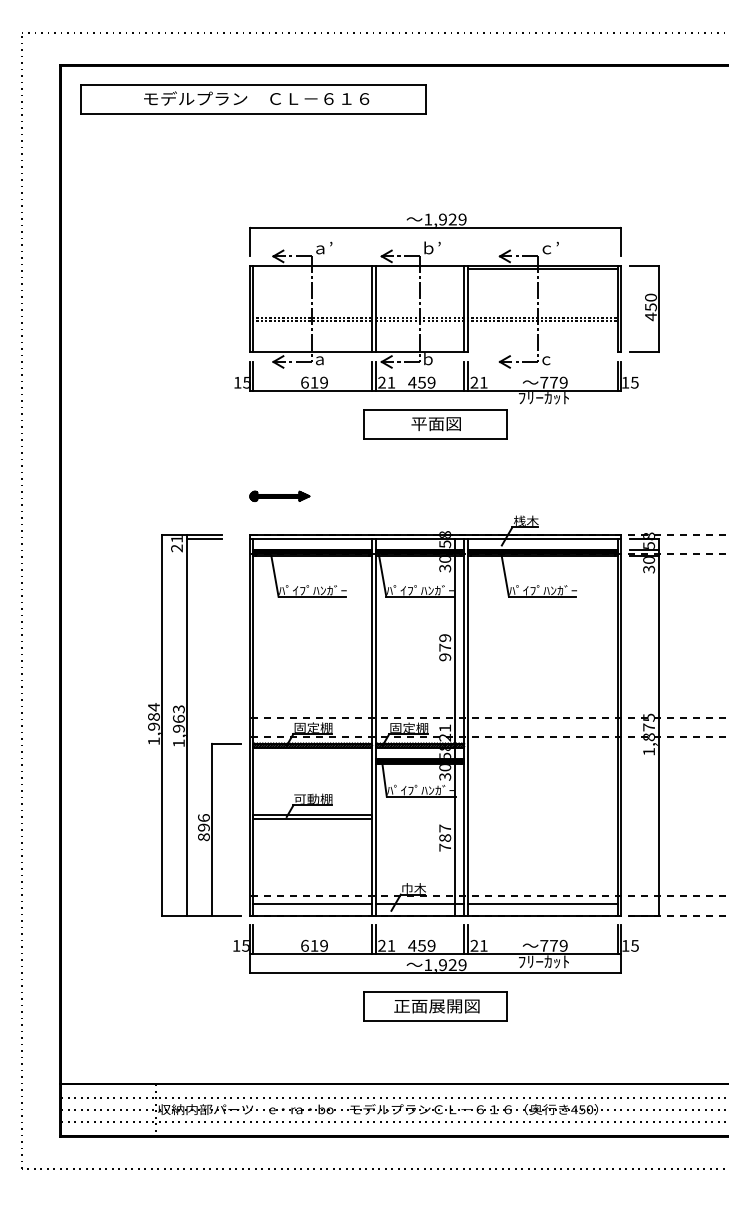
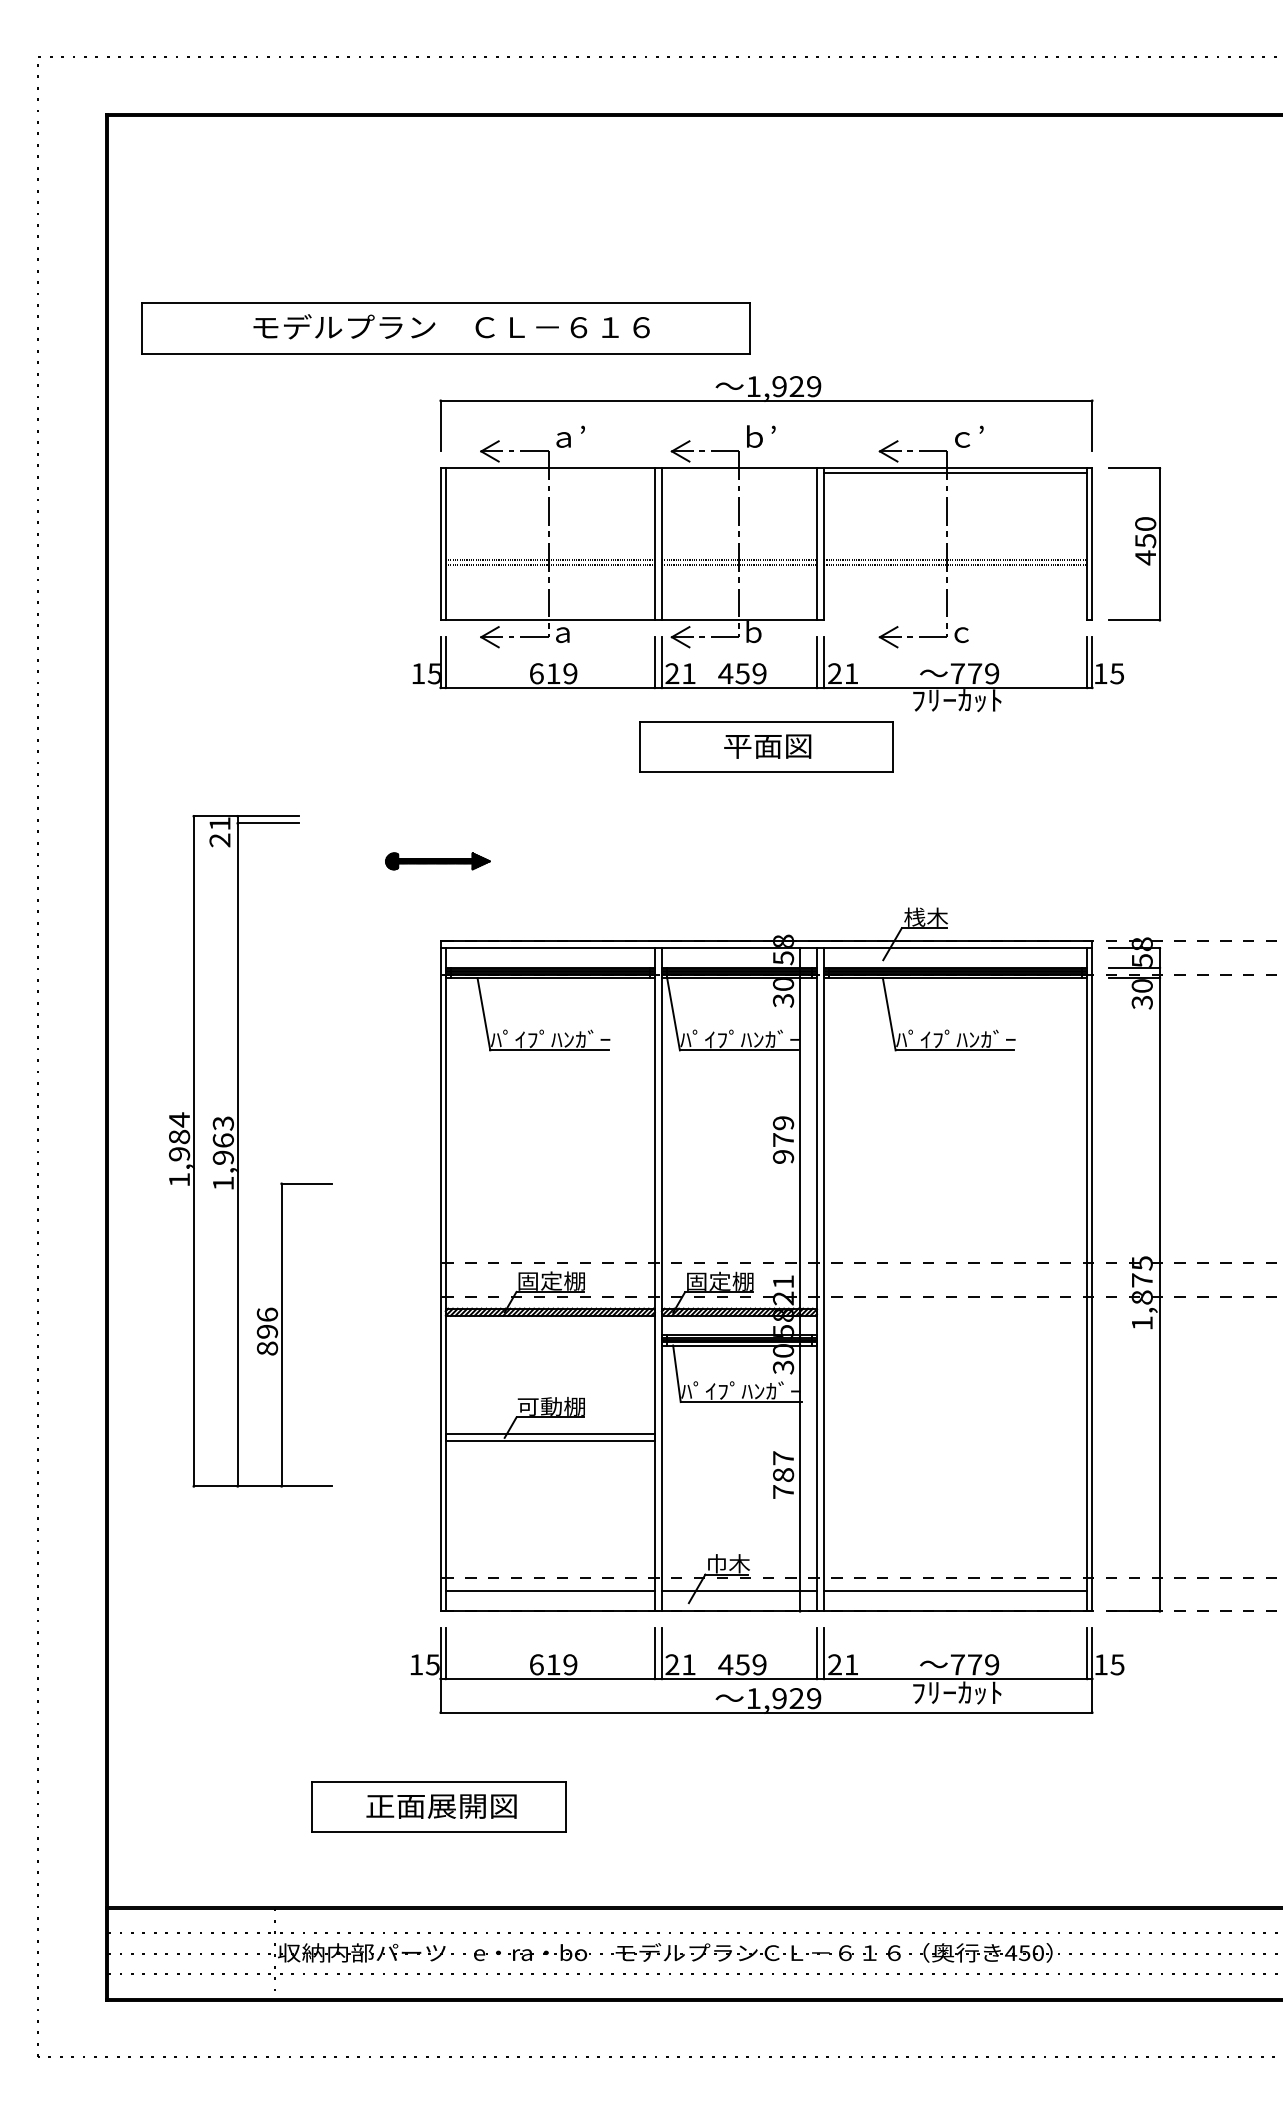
part: (253, 99) -> (446, 328), moved
part: (279, 495) -> (437, 859), moved
part: (187, 725) -> (238, 1152), moved
part: (435, 1006) -> (439, 1806), moved

